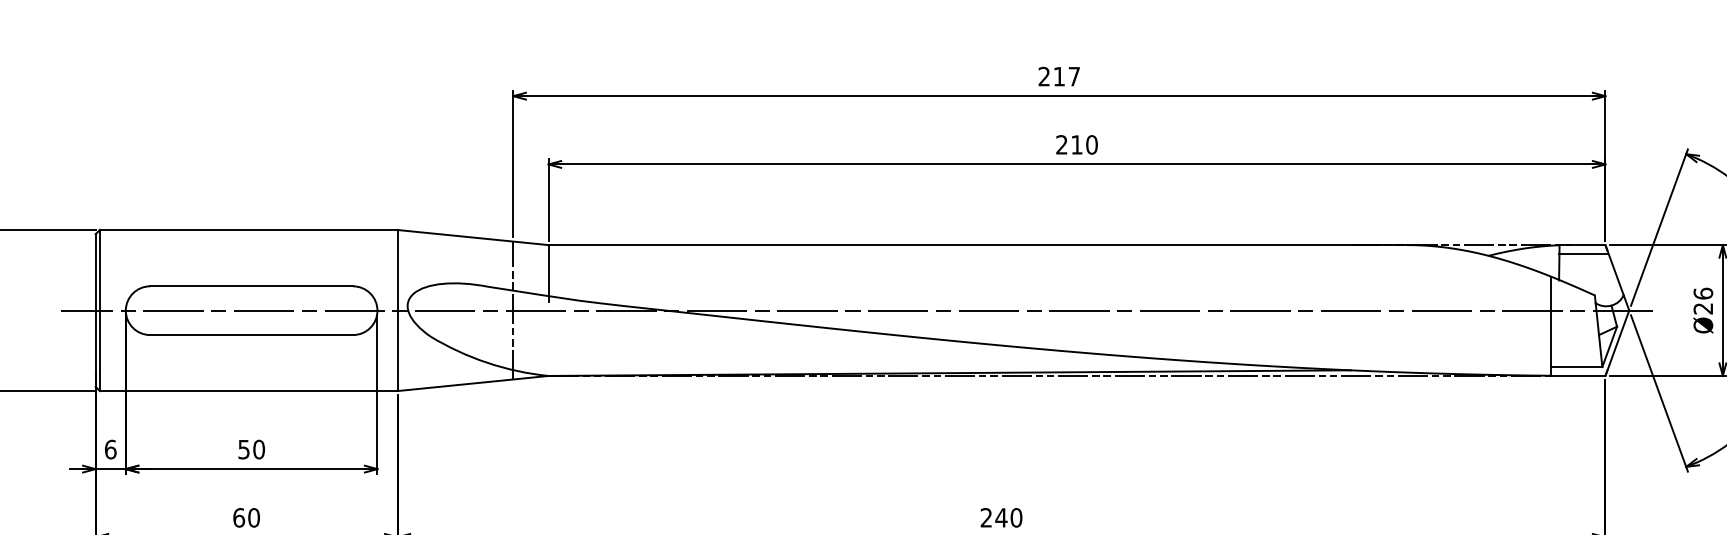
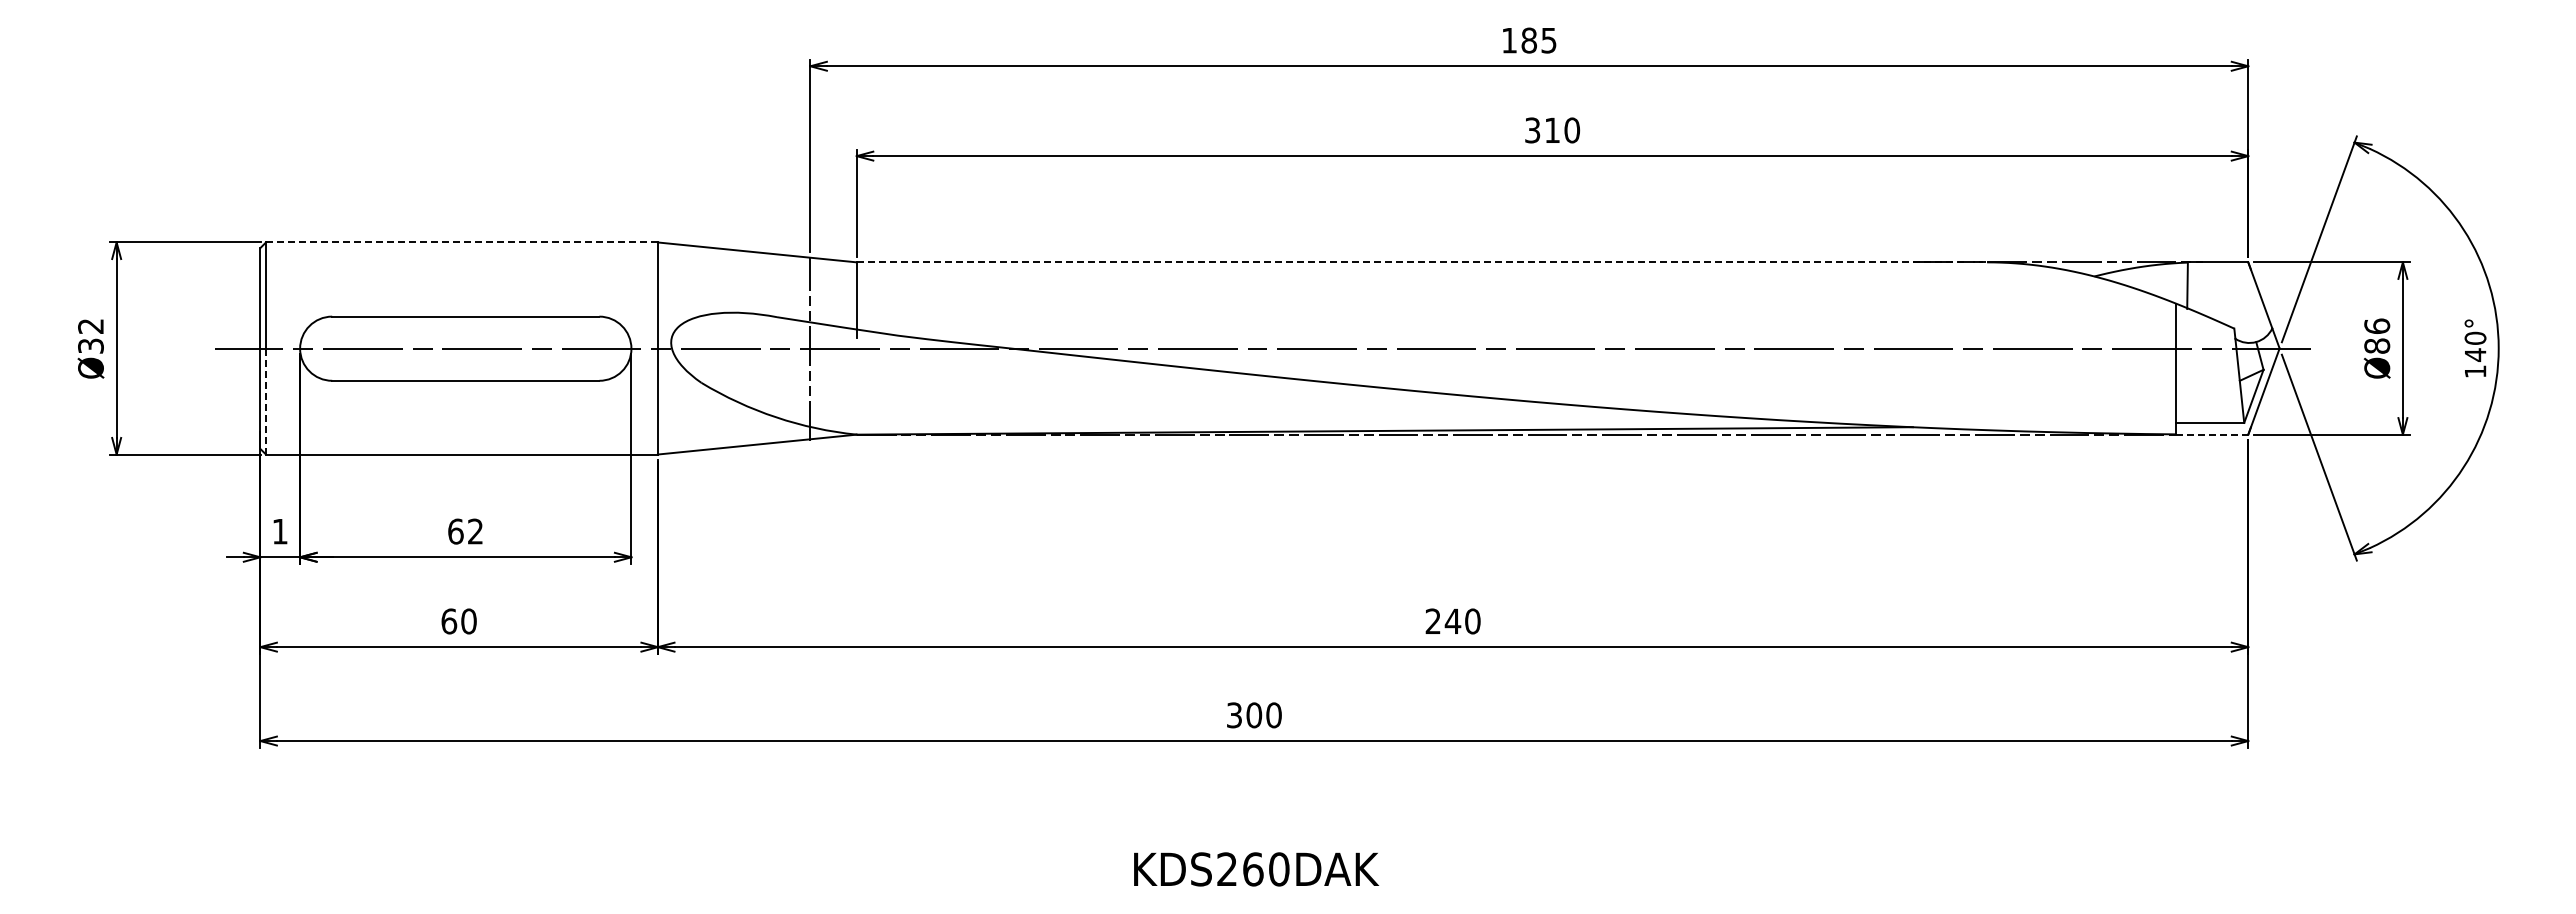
text: (1059, 76) -> (1529, 40), 217 -> 185
text: (1061, 144) -> (1532, 130), 210 -> 310
line: (249, 230) -> (462, 242), solid -> dashed
line: (978, 245) -> (1422, 262), solid -> dashed
line: (1583, 253) -> (2219, 273), removed
text: (1703, 308) -> (2377, 345), Ø26 -> Ø86
line: (99, 351) -> (265, 402), solid -> dashed
line: (1578, 375) -> (2212, 434), solid -> dashed
text: (110, 449) -> (280, 531), 6 -> 1
text: (251, 449) -> (465, 531), 50 -> 62

